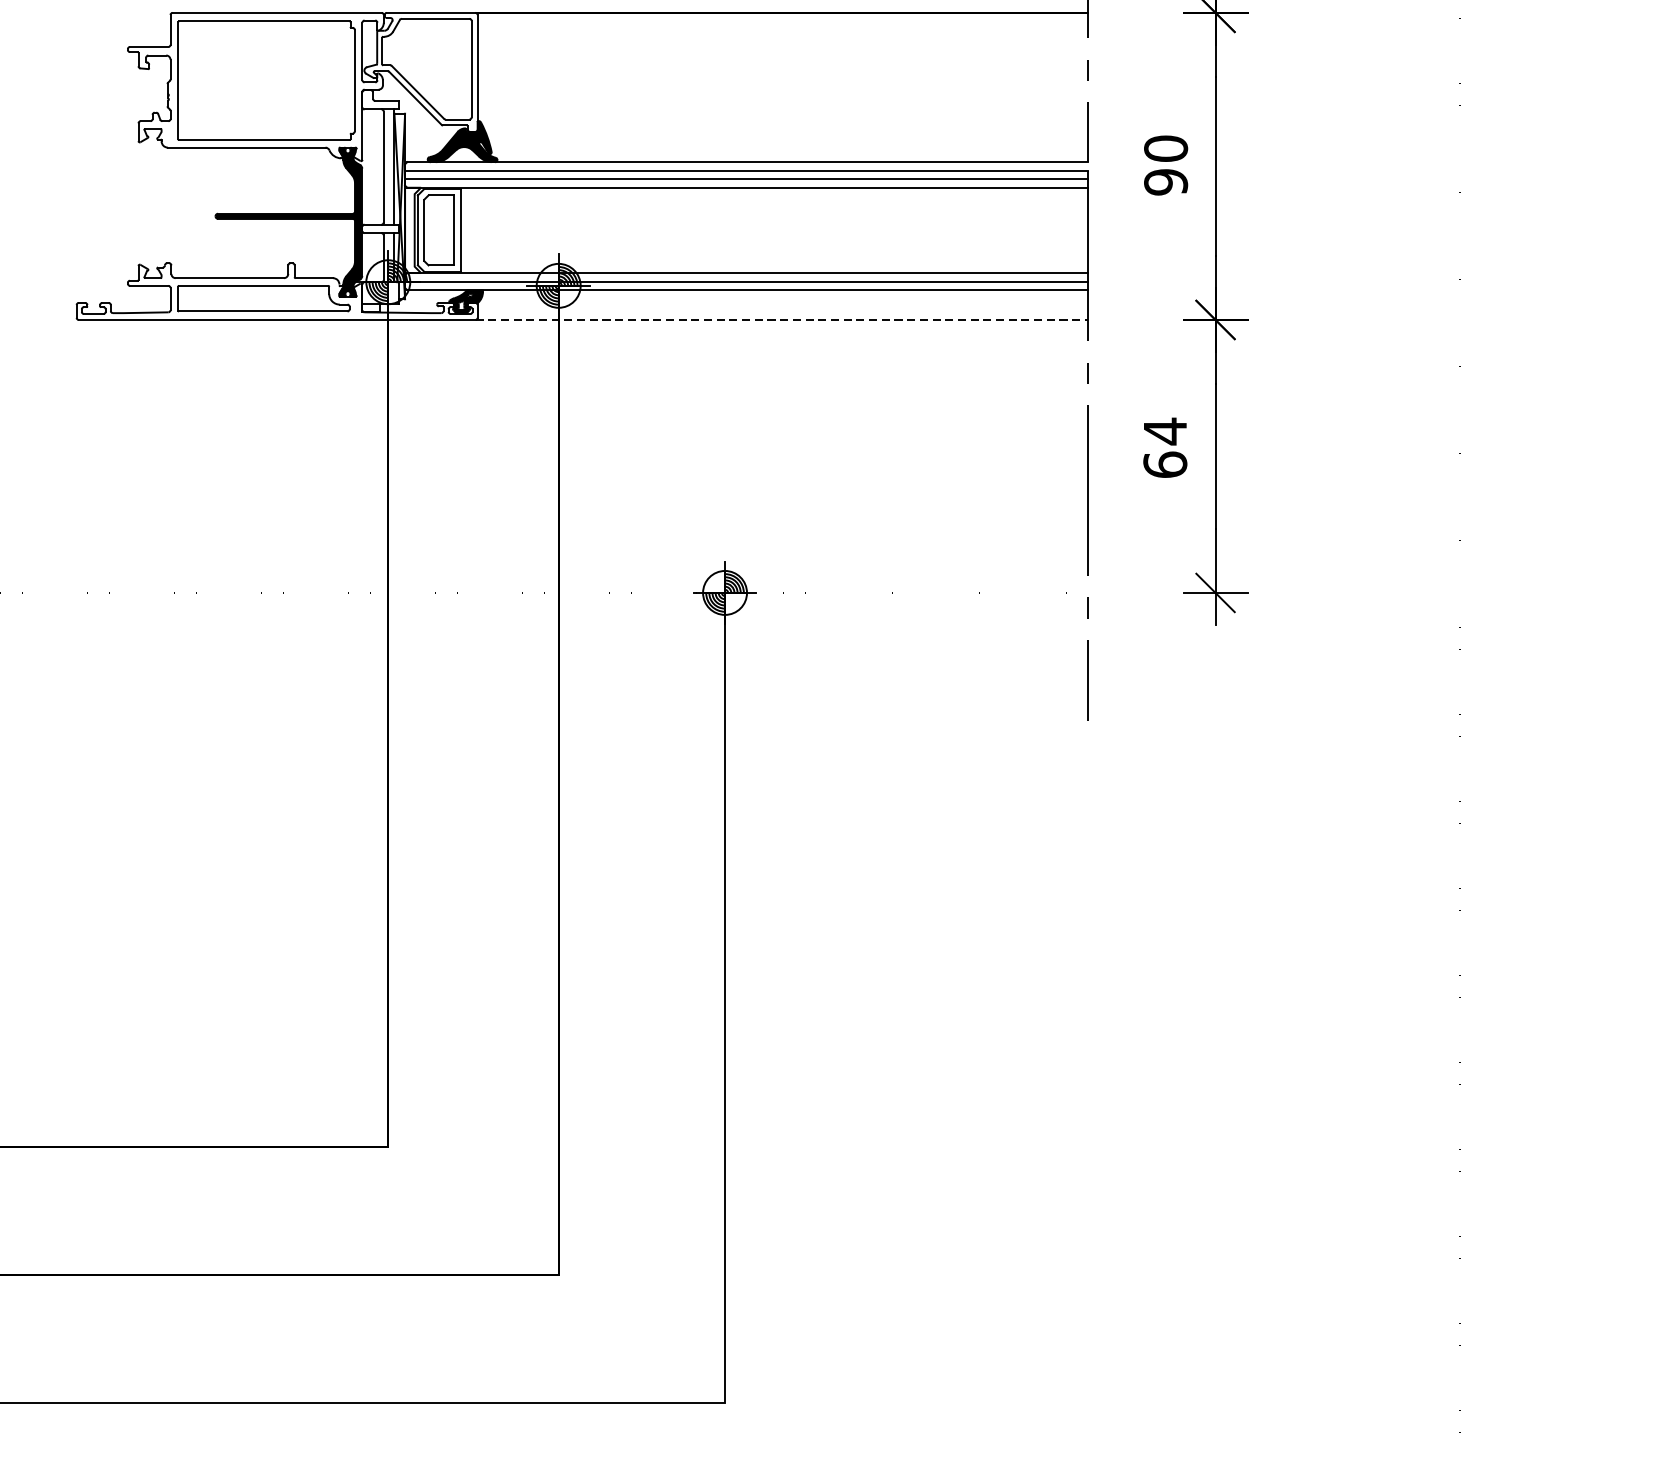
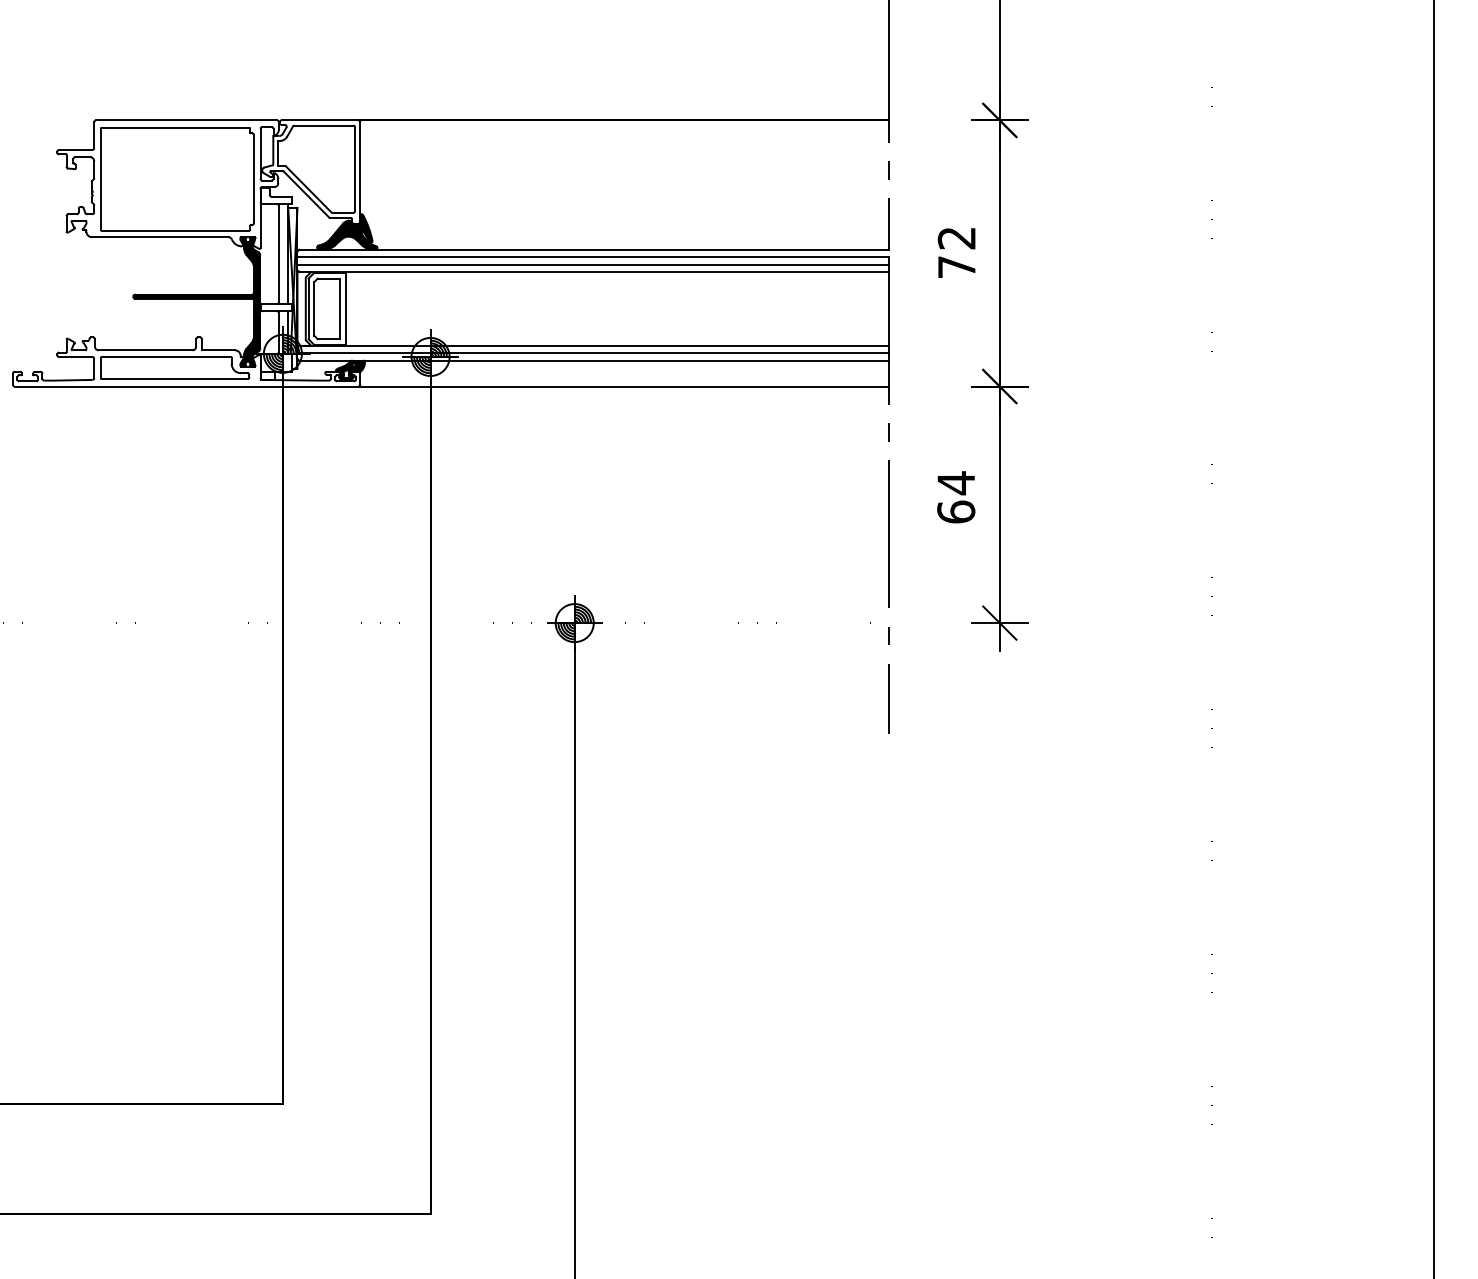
text: (1165, 165) -> (956, 252), 90 -> 72
line: (782, 319) -> (624, 386), dashed -> solid

